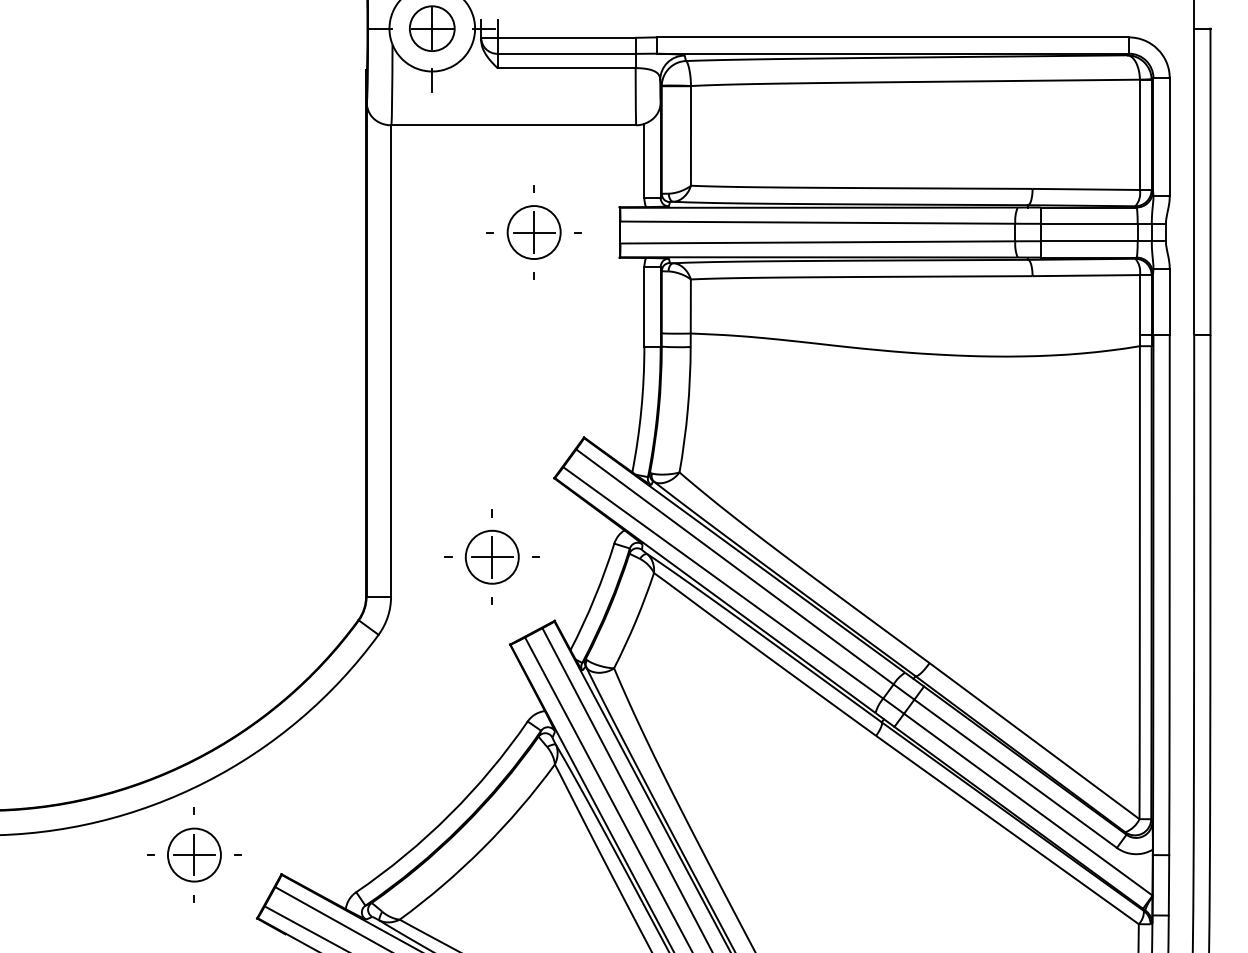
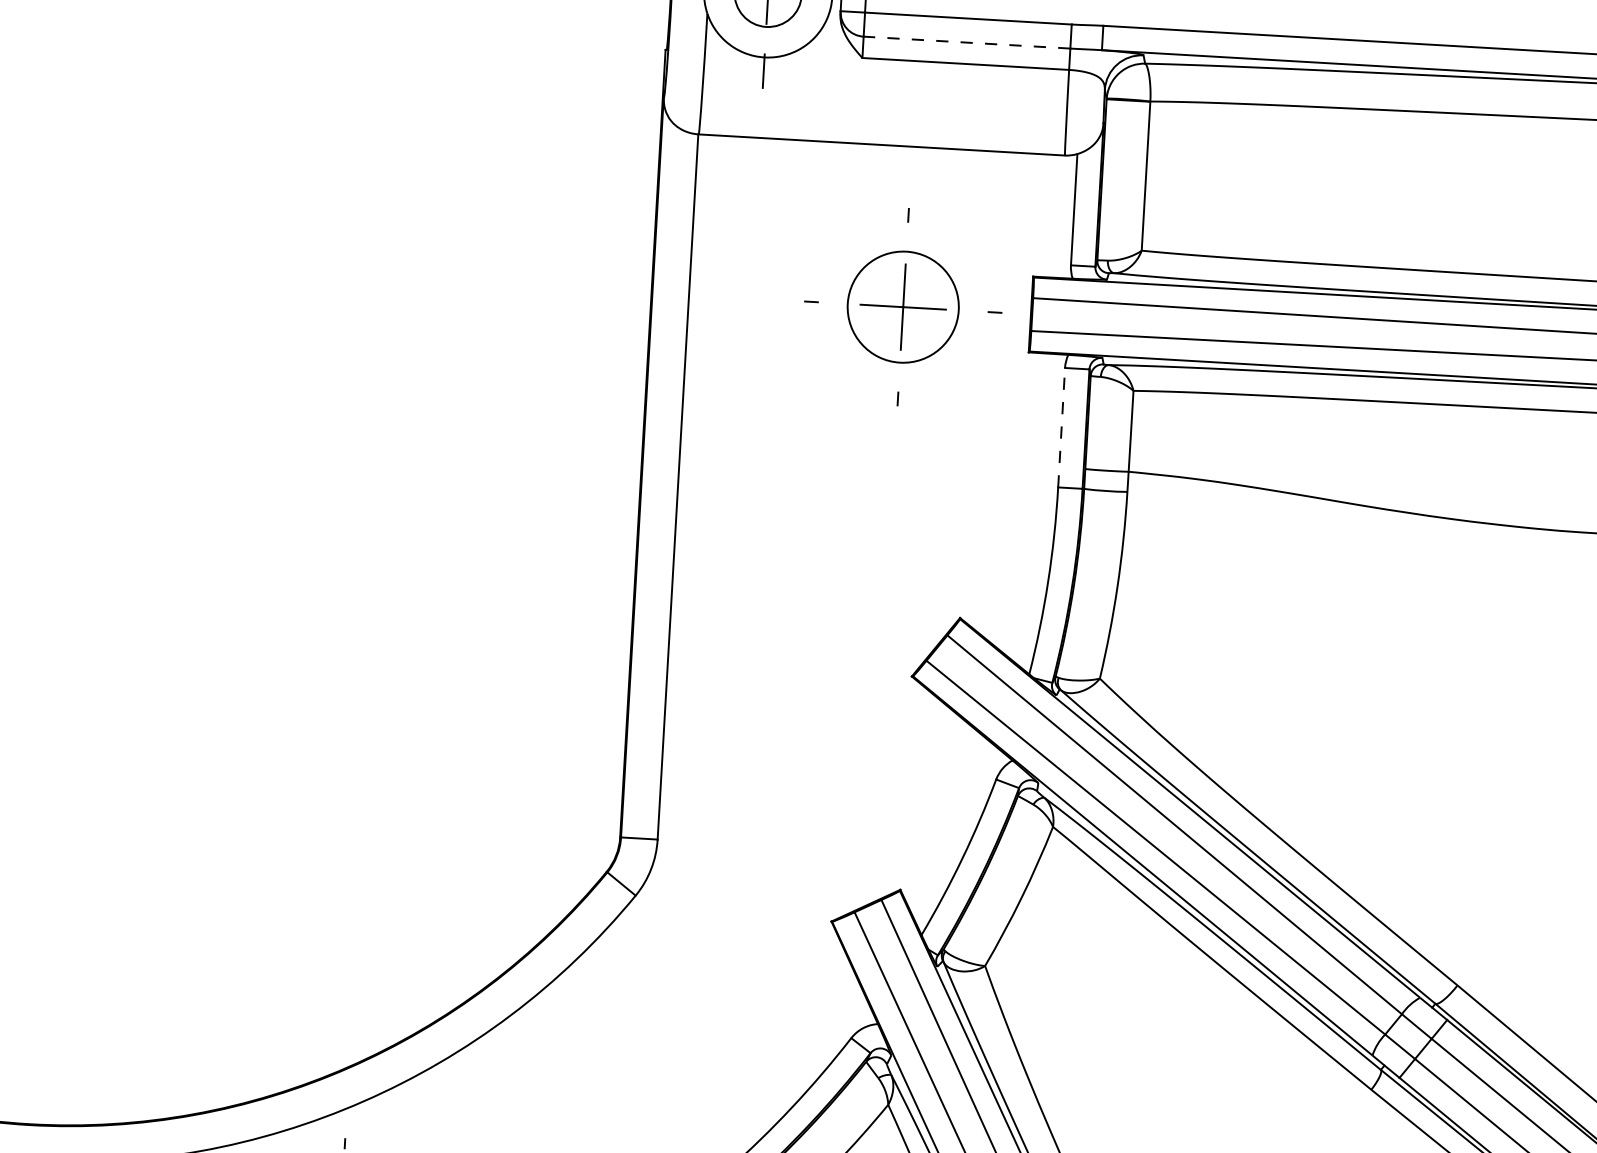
line: (566, 53) -> (966, 42), solid -> dashed
part: (533, 232) -> (902, 307), size x1.4
line: (644, 306) -> (1061, 427), solid -> dashed
part: (491, 556) -> (811, 788), removed

